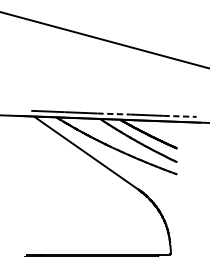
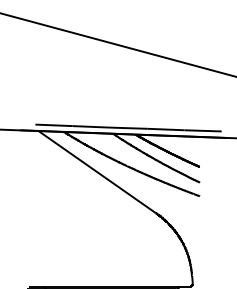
line: (113, 114) -> (128, 128), dashed -> solid
line: (180, 116) -> (203, 130), dashed -> solid

